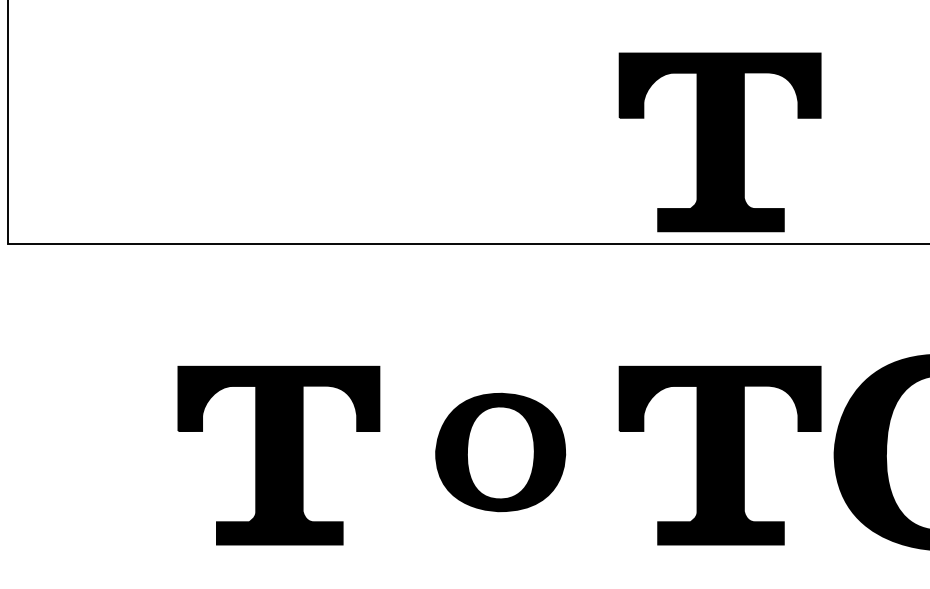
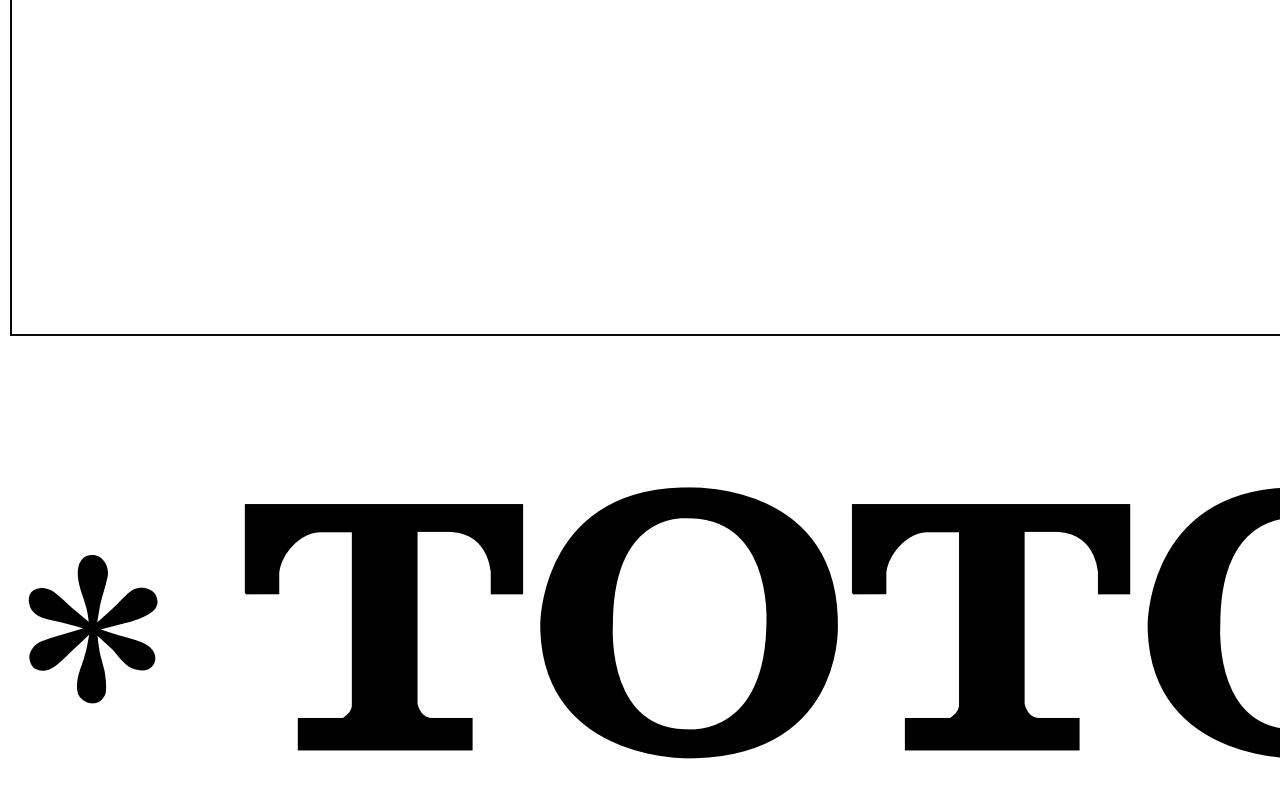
part: (720, 142) -> (991, 196), removed
part: (500, 452) -> (688, 622), size x1.67
part: (67, 457) -> (92, 629), added

